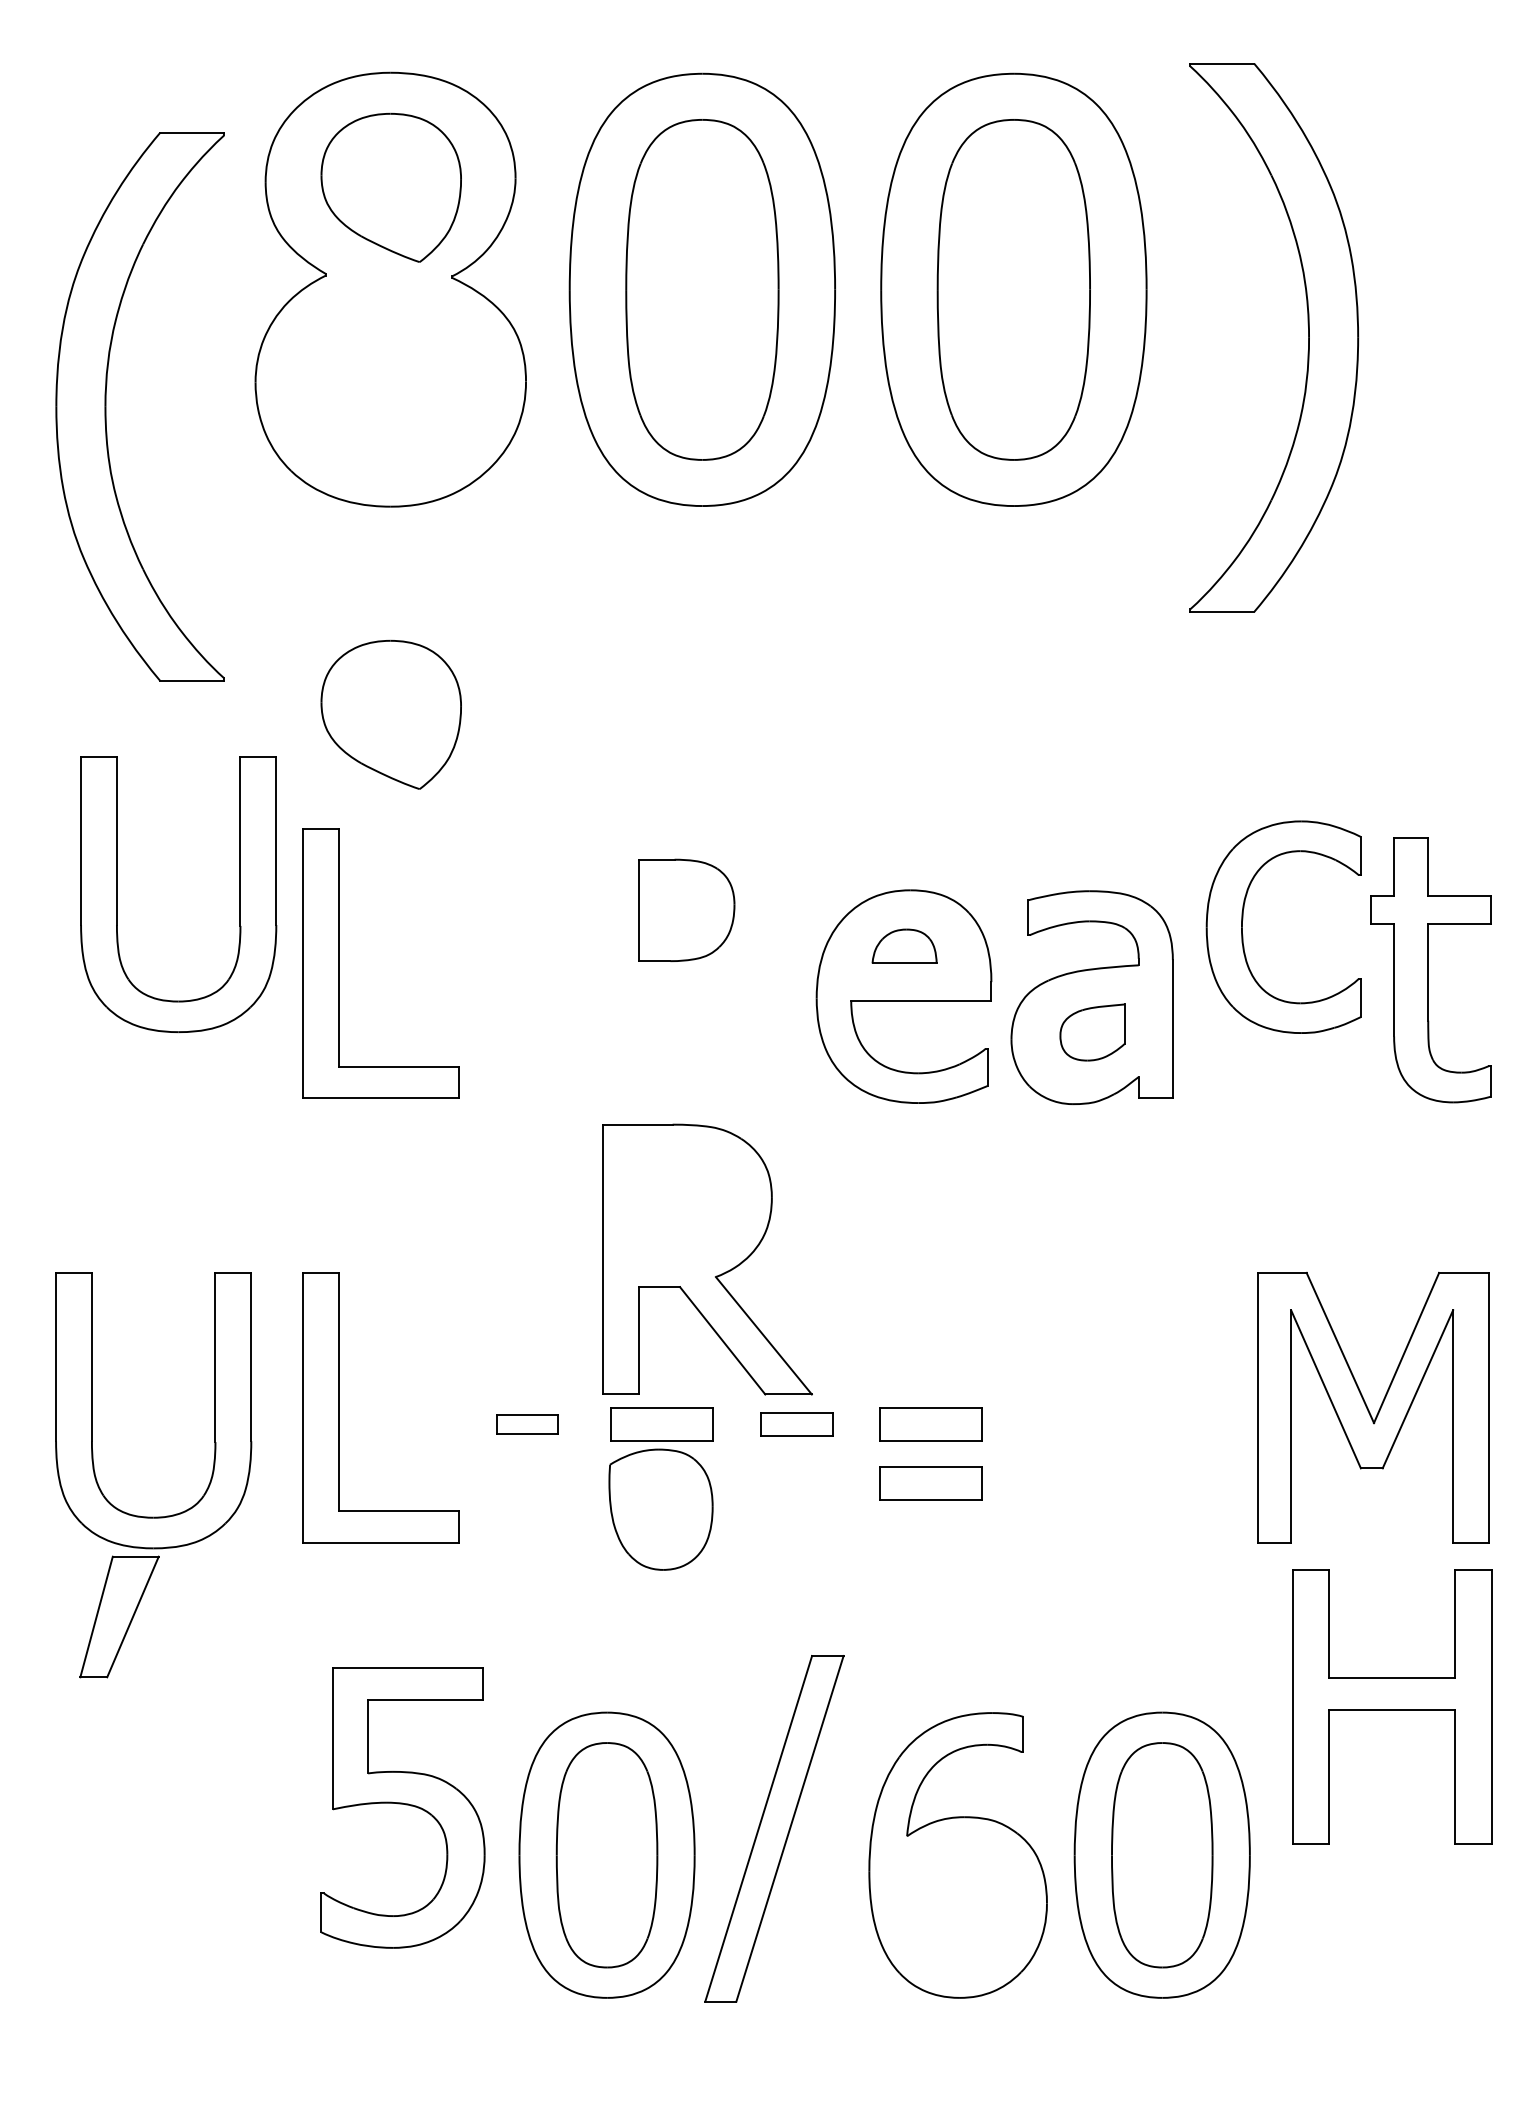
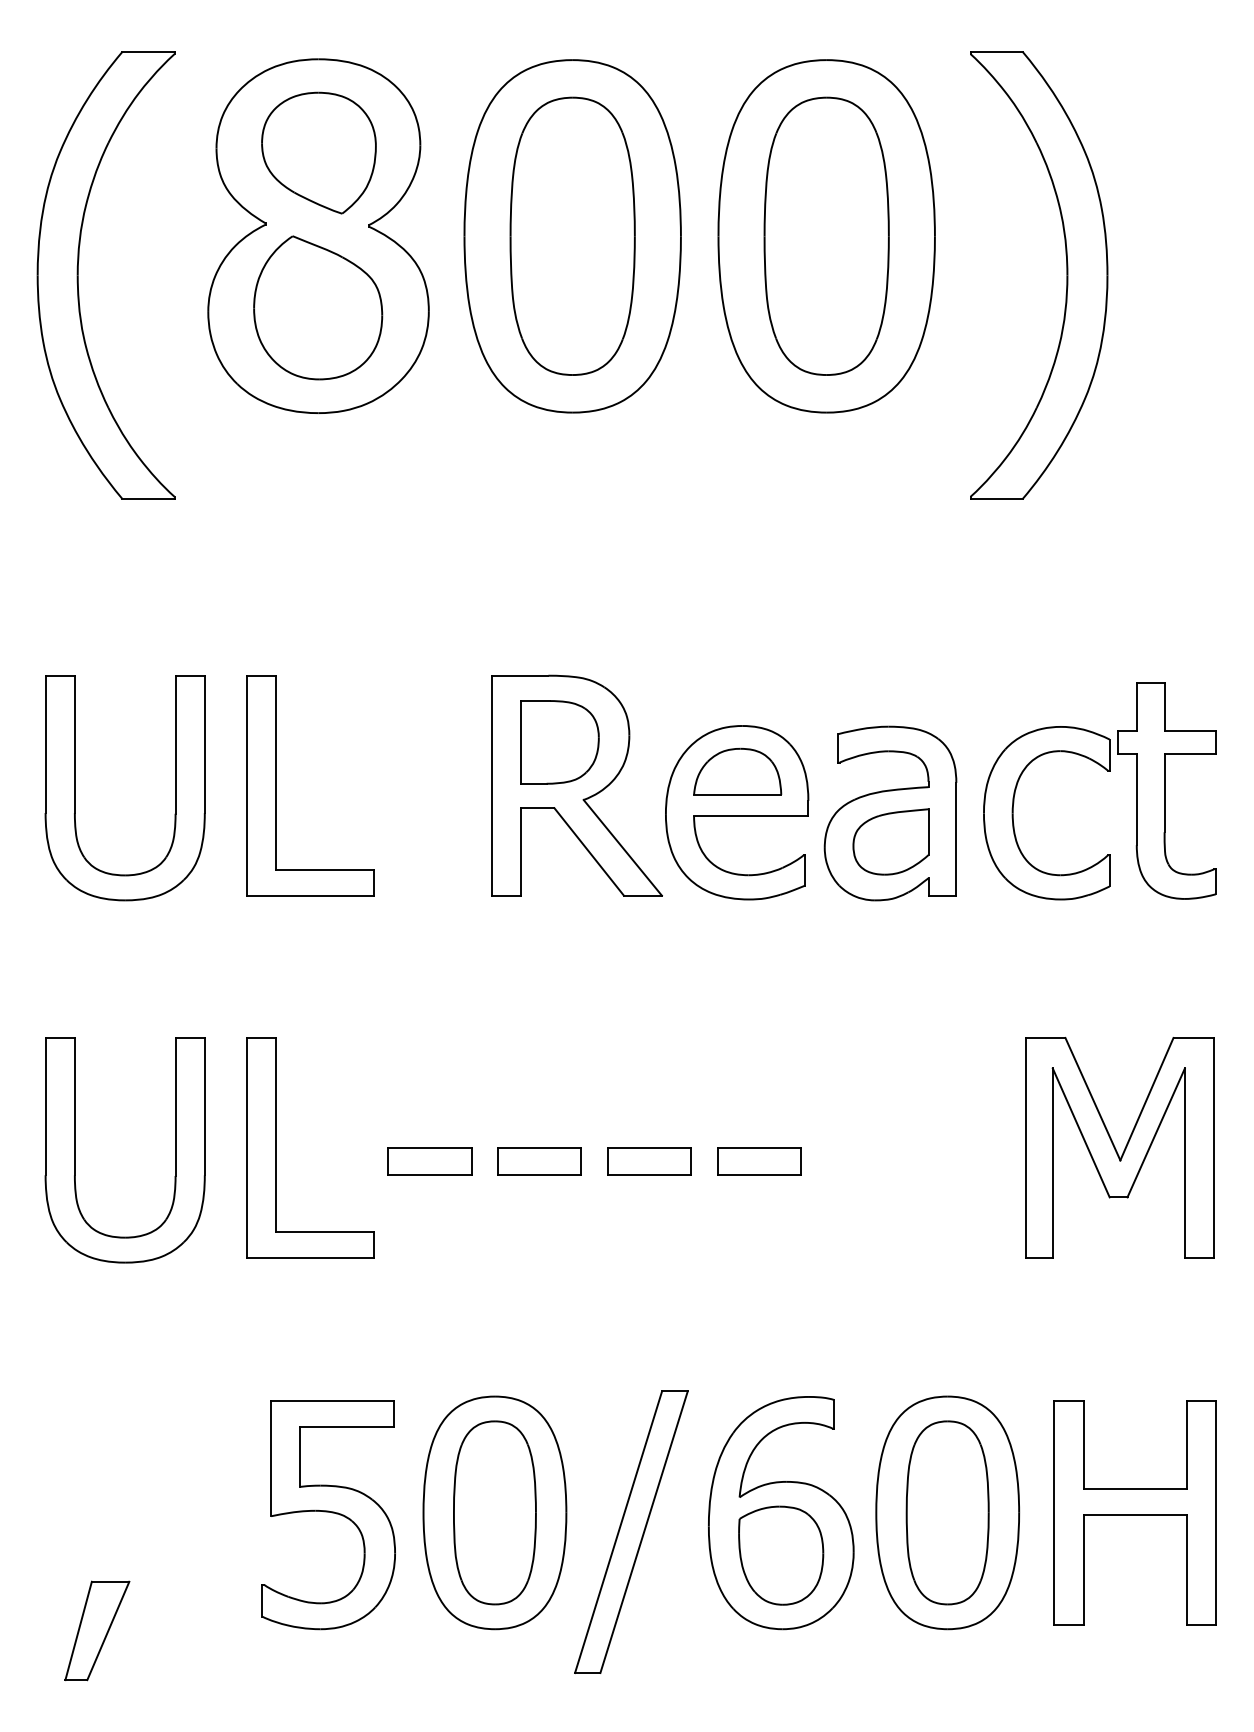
part: (389, 377) -> (317, 307), added
part: (106, 406) -> (78, 275), moved
part: (390, 714) -> (318, 582), removed
part: (117, 894) -> (75, 788), moved
part: (1243, 919) -> (1013, 806), moved
part: (904, 946) -> (737, 771), size x1.67
part: (1092, 1032) -> (890, 841), size x1.43
part: (707, 1259) -> (576, 785), moved
part: (526, 1424) -> (429, 1161), size x1.67
part: (796, 1424) -> (649, 1161), size x1.43
part: (930, 1483) -> (758, 1209), removed
part: (660, 1509) -> (780, 1555), moved
part: (119, 1616) -> (97, 1630), moved
part: (1392, 1706) -> (1135, 1512), moved
part: (402, 1807) -> (328, 1514), moved
part: (774, 1828) -> (631, 1531), moved

